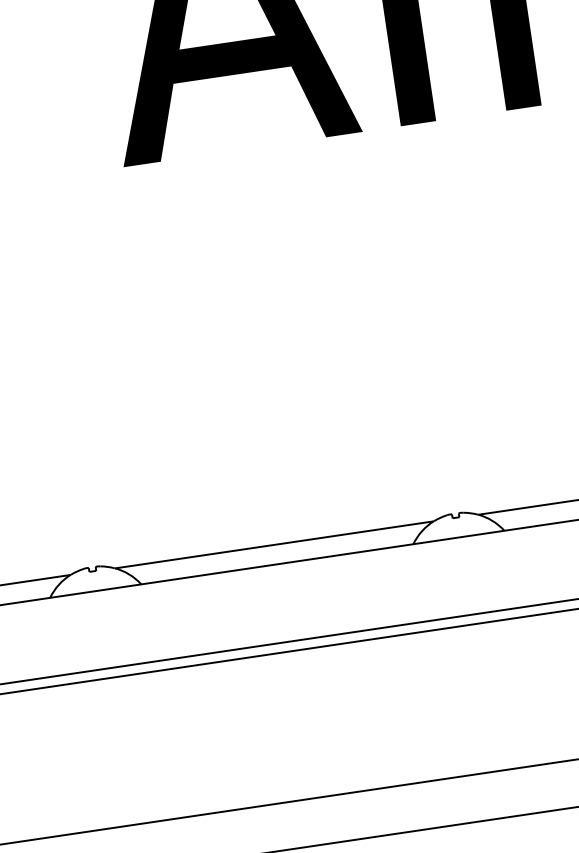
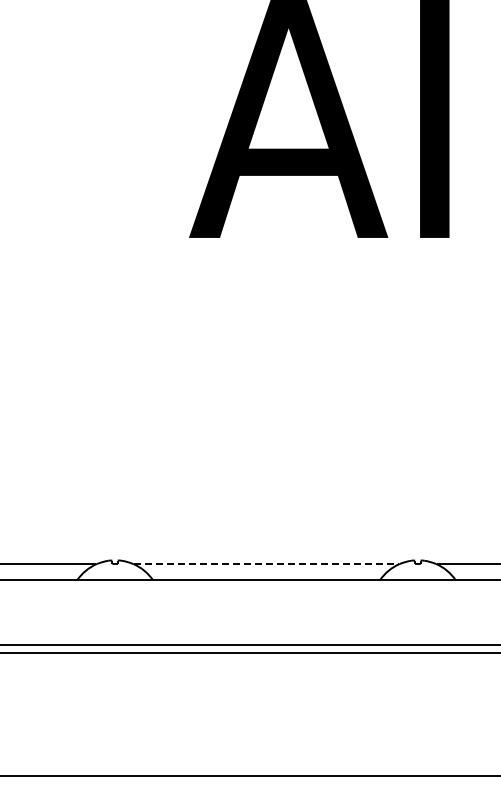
line: (274, 545) -> (266, 564), solid -> dashed

